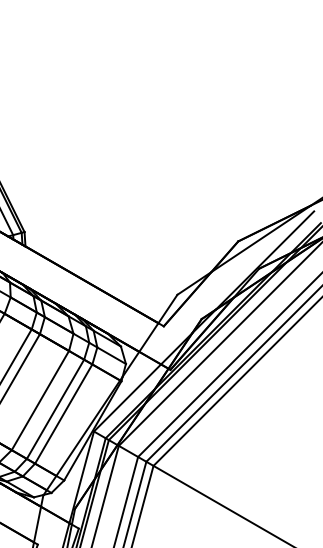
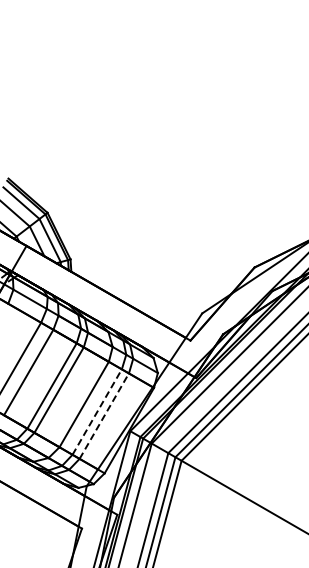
line: (55, 408) -> (97, 411), solid -> dashed
line: (63, 413) -> (104, 415), solid -> dashed

